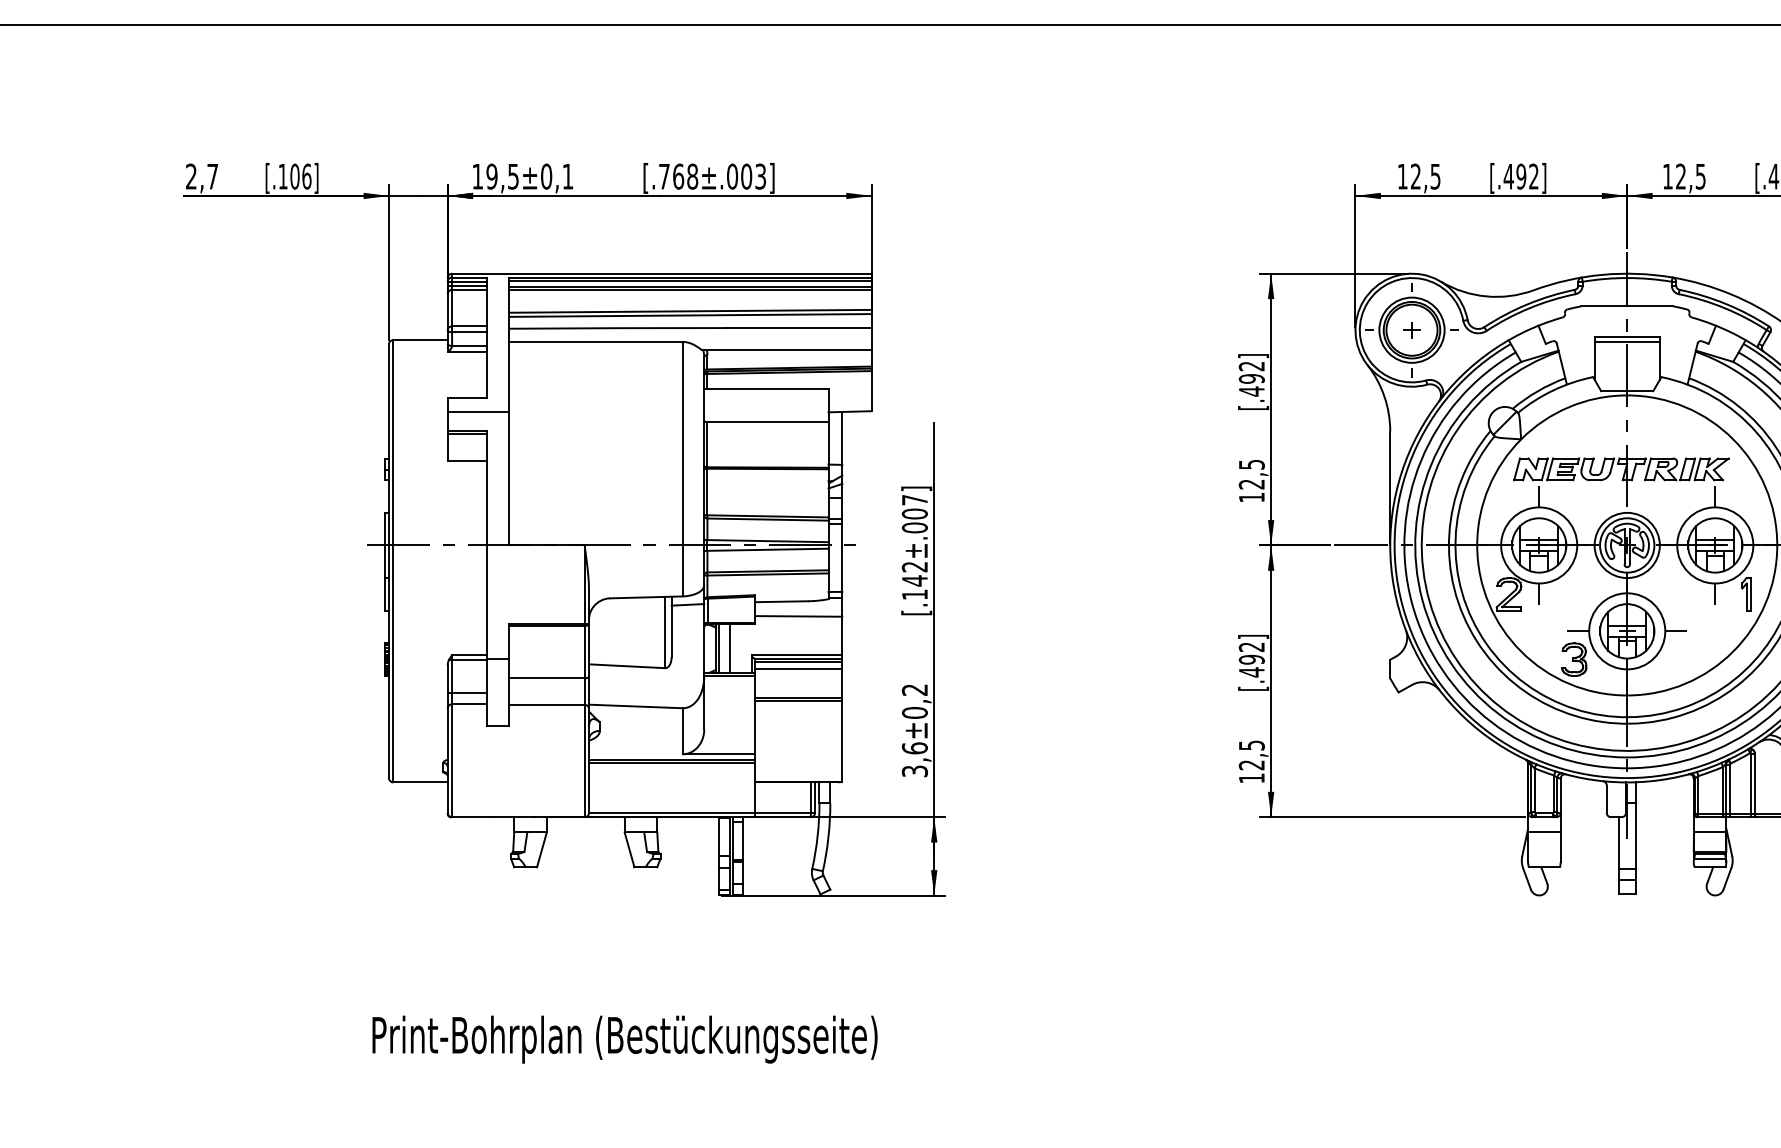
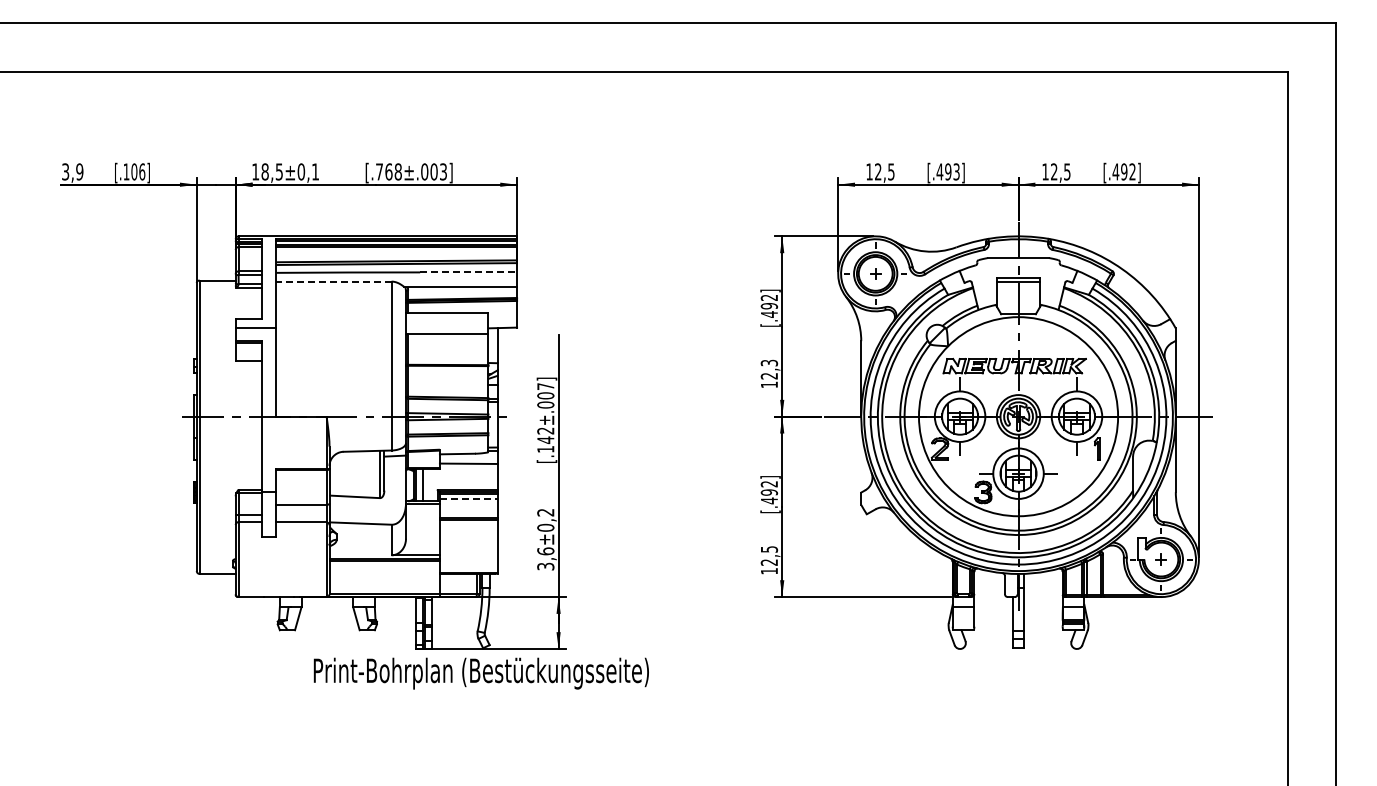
text: (201, 175) -> (72, 171), 2,7 -> 3,9
text: (491, 175) -> (264, 171), 19,5±0,1 -> 18,5±0,1
text: (1533, 175) -> (956, 171), [.492] -> [.493]
line: (798, 328) -> (468, 272), solid -> dashed
line: (595, 341) -> (333, 281), solid -> dashed
text: (1250, 463) -> (768, 362), 12,5 -> 12,3
line: (798, 668) -> (468, 498), solid -> dashed
text: (623, 1039) -> (480, 673), moved

